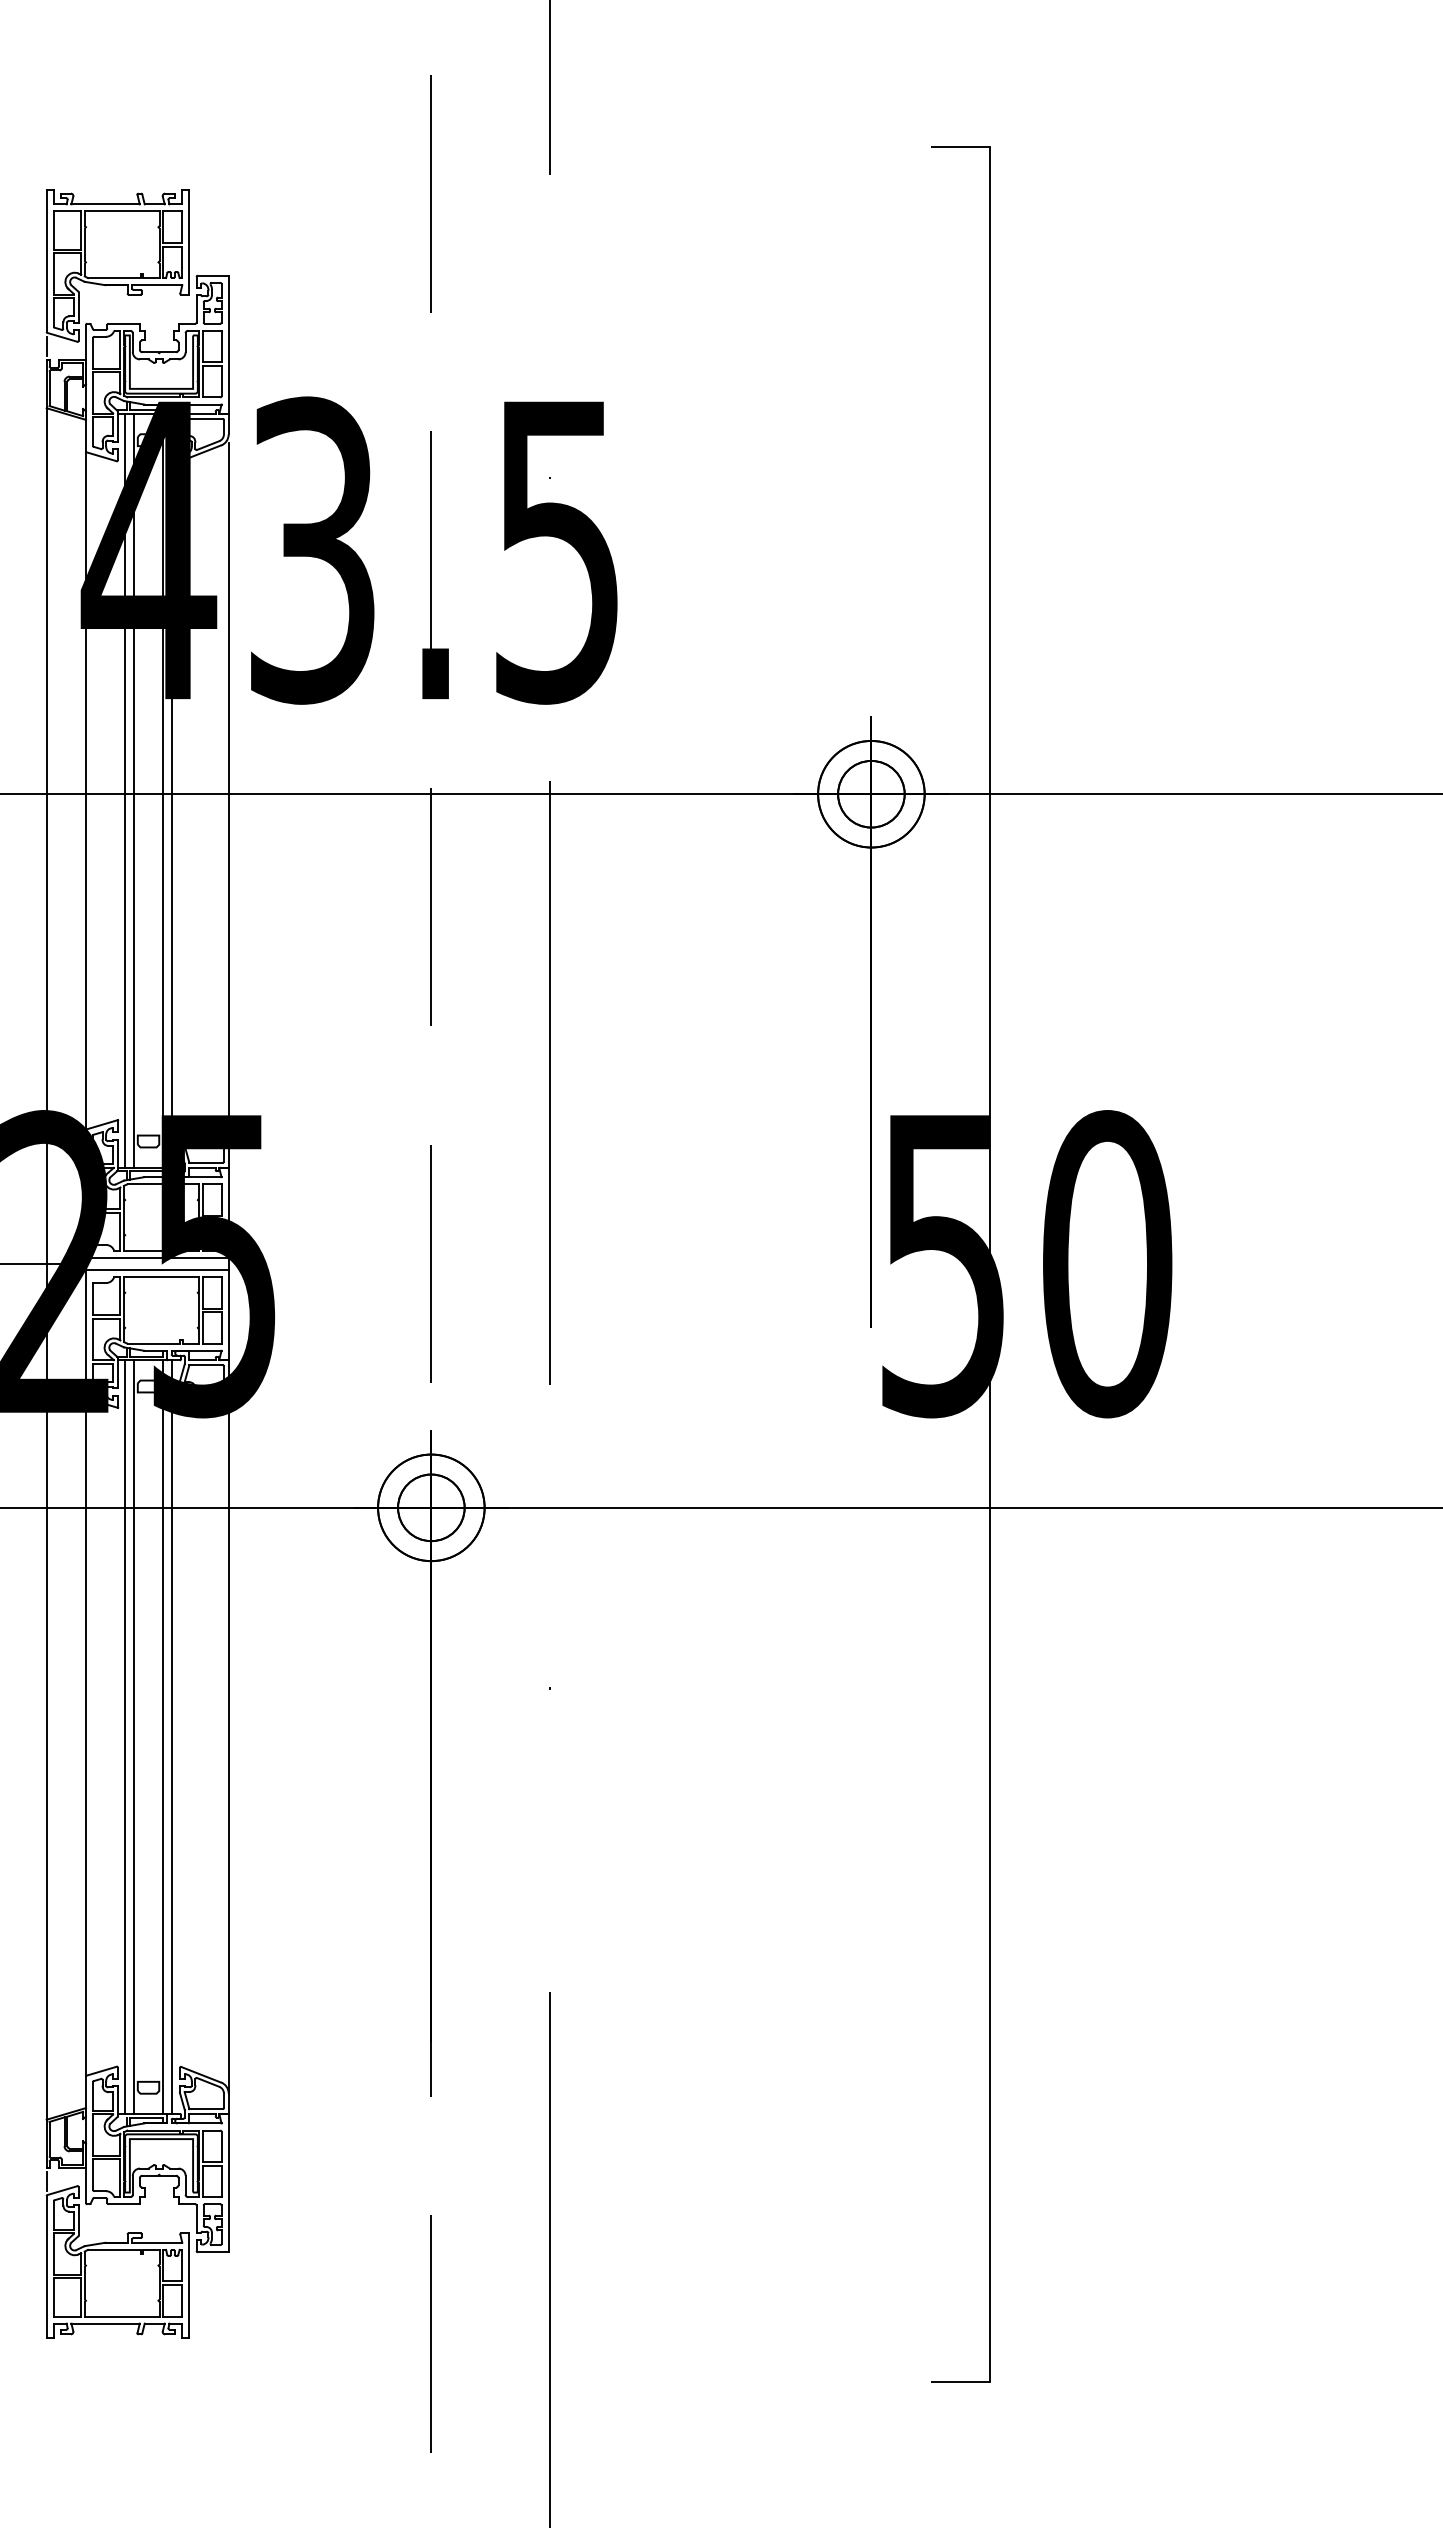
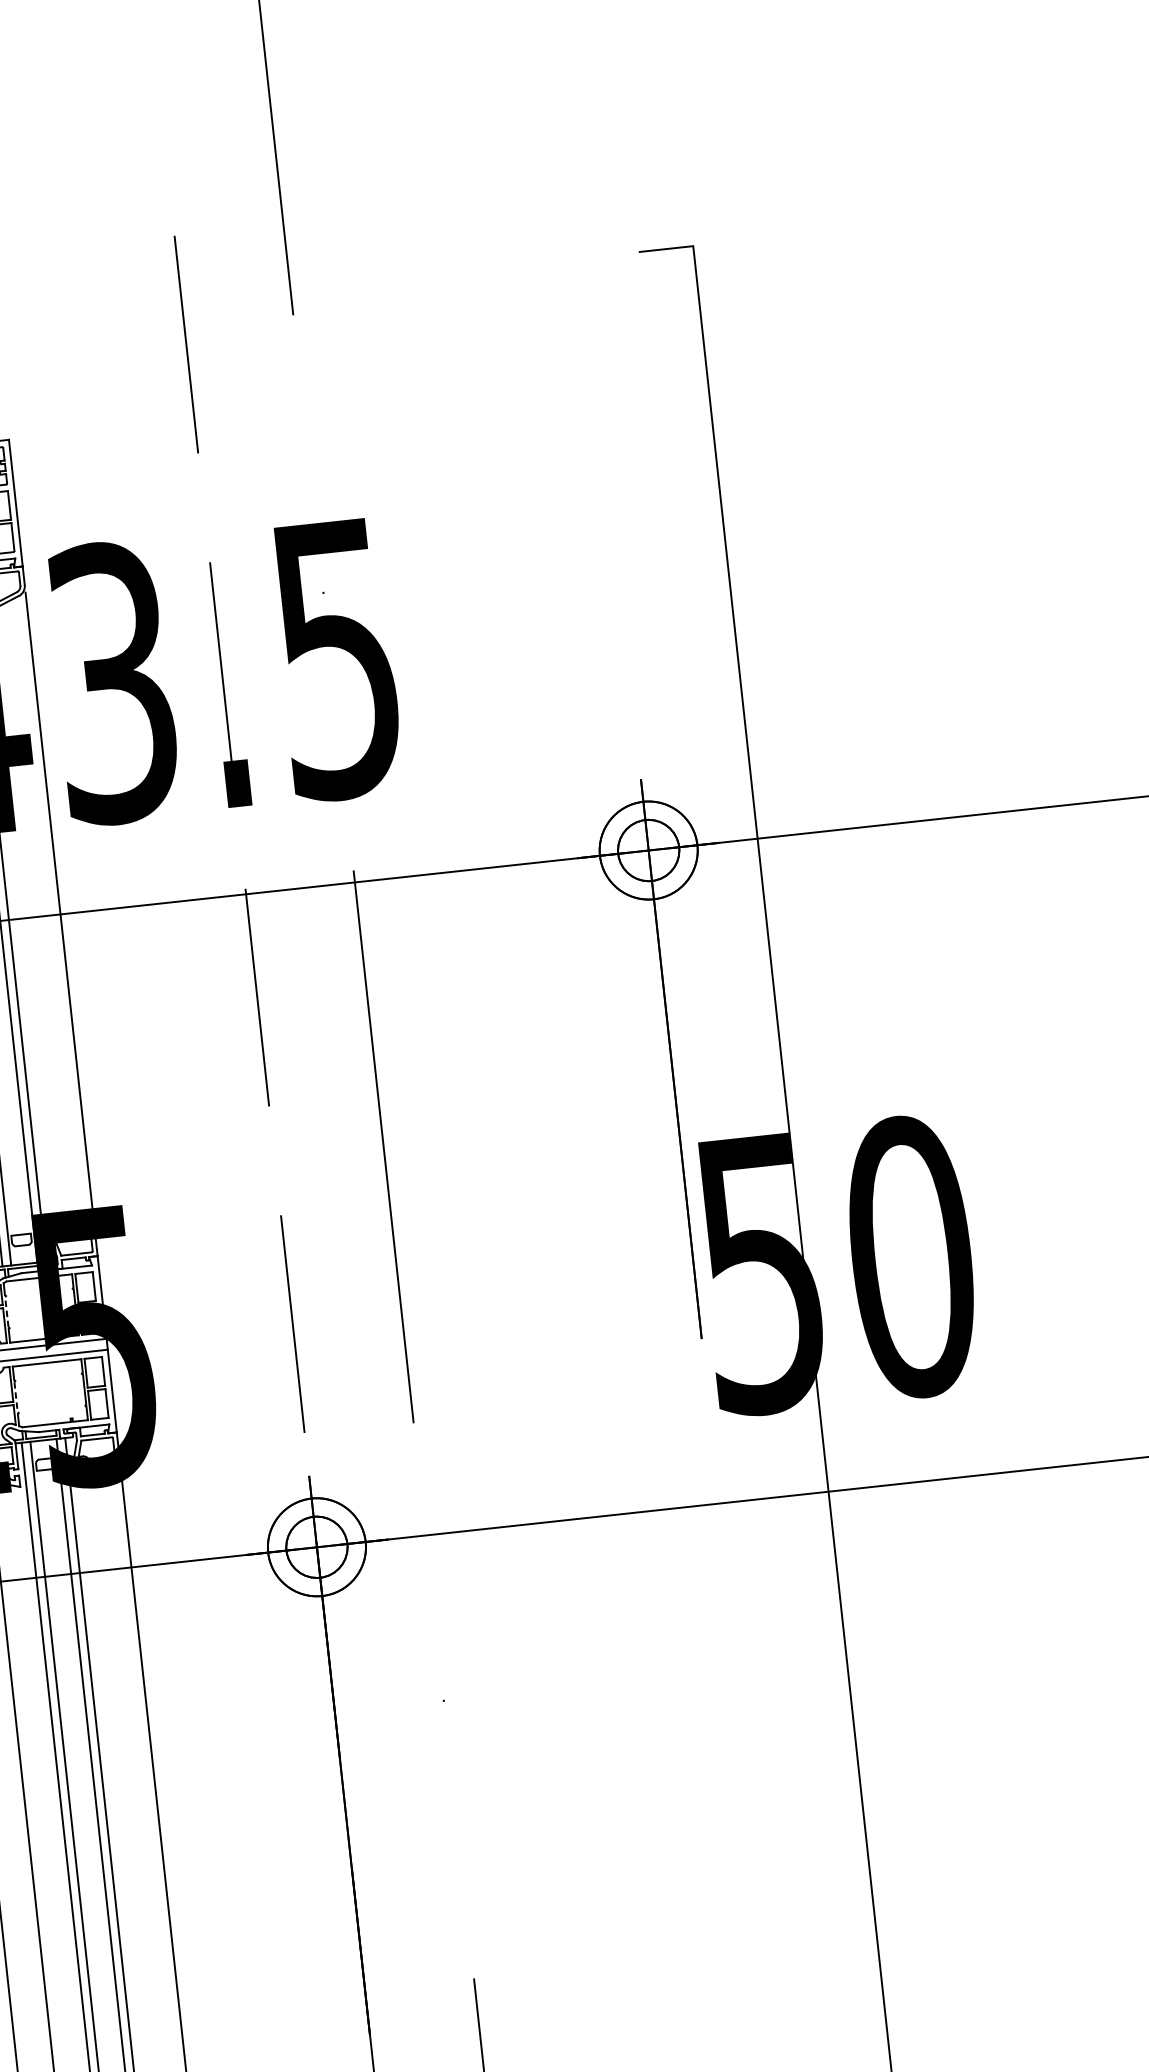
line: (124, 1217) -> (7, 1312), solid -> dashed
line: (124, 1310) -> (16, 1397), solid -> dashed

